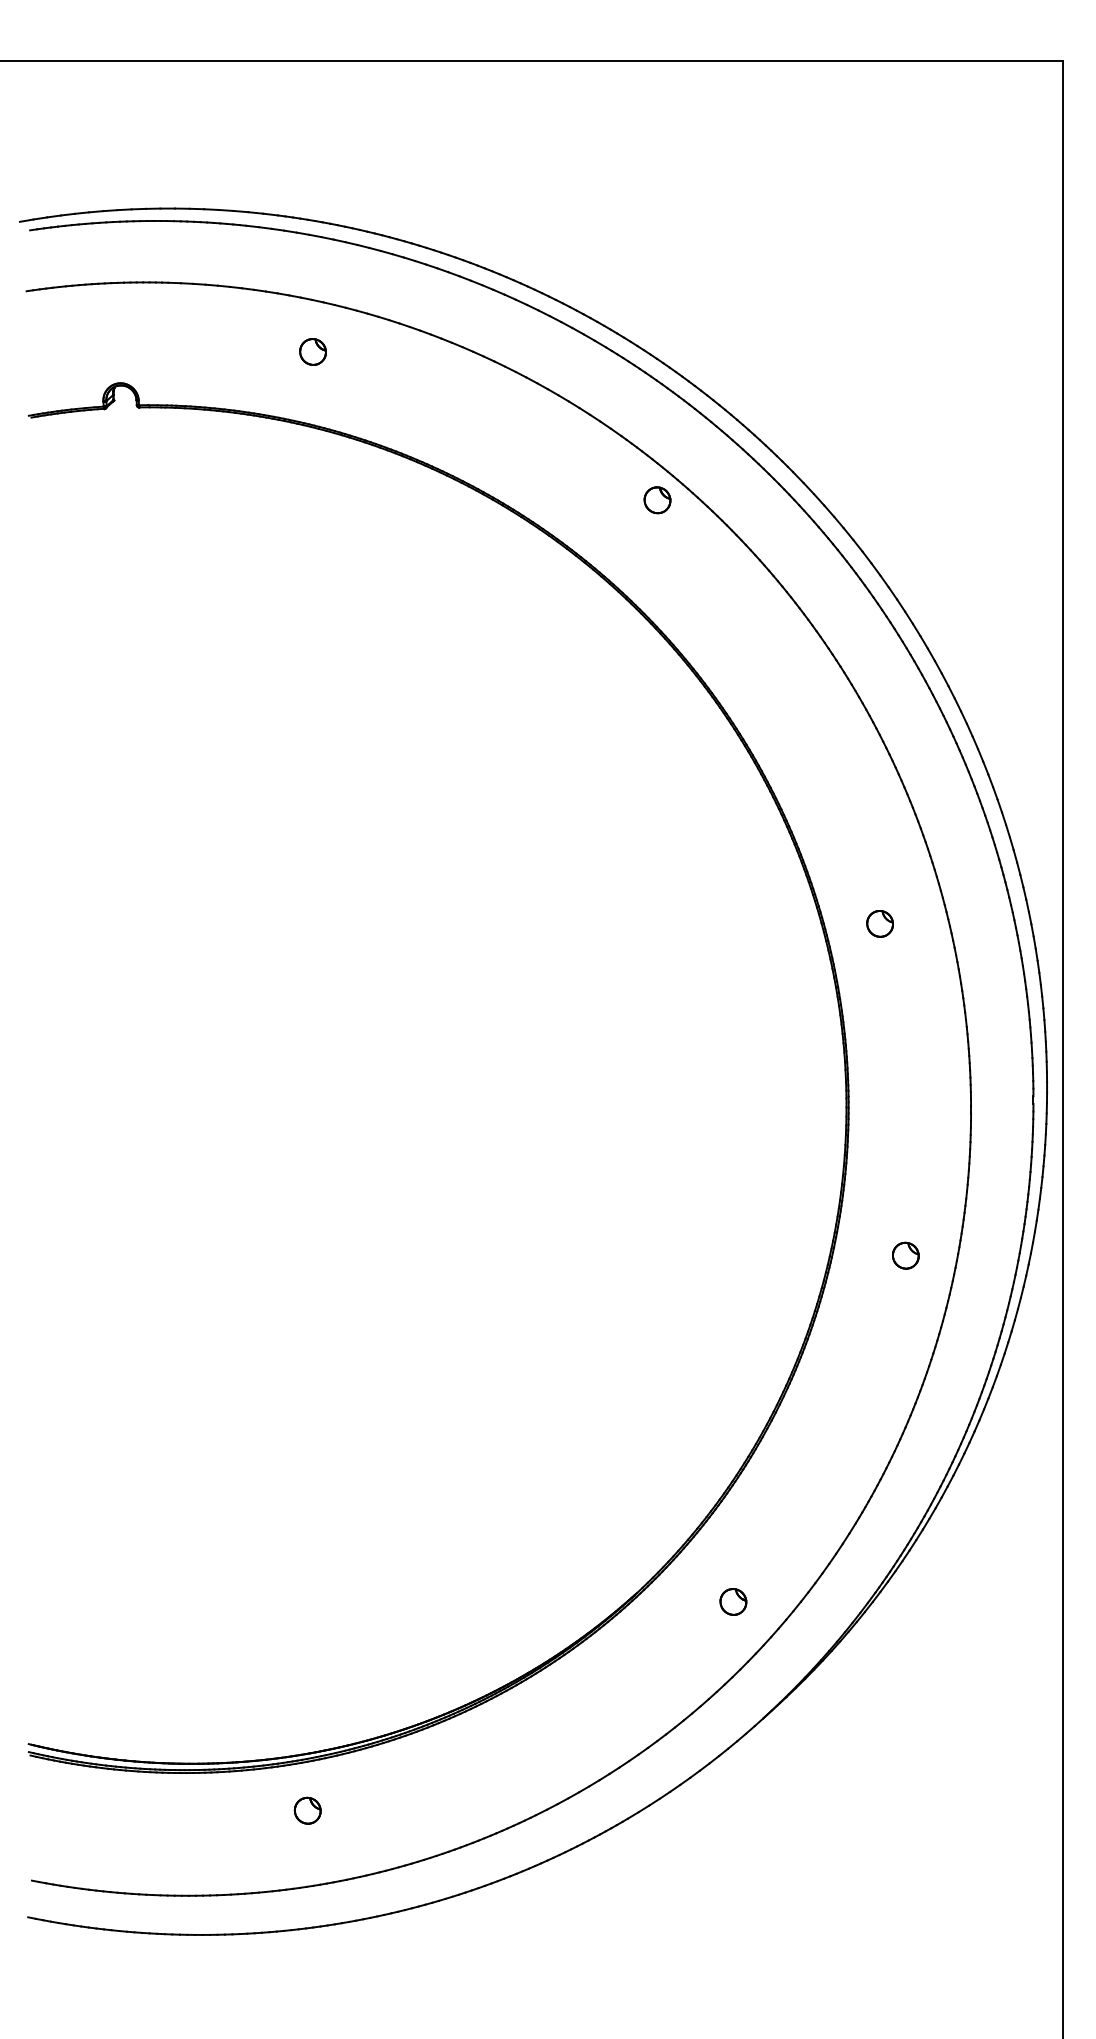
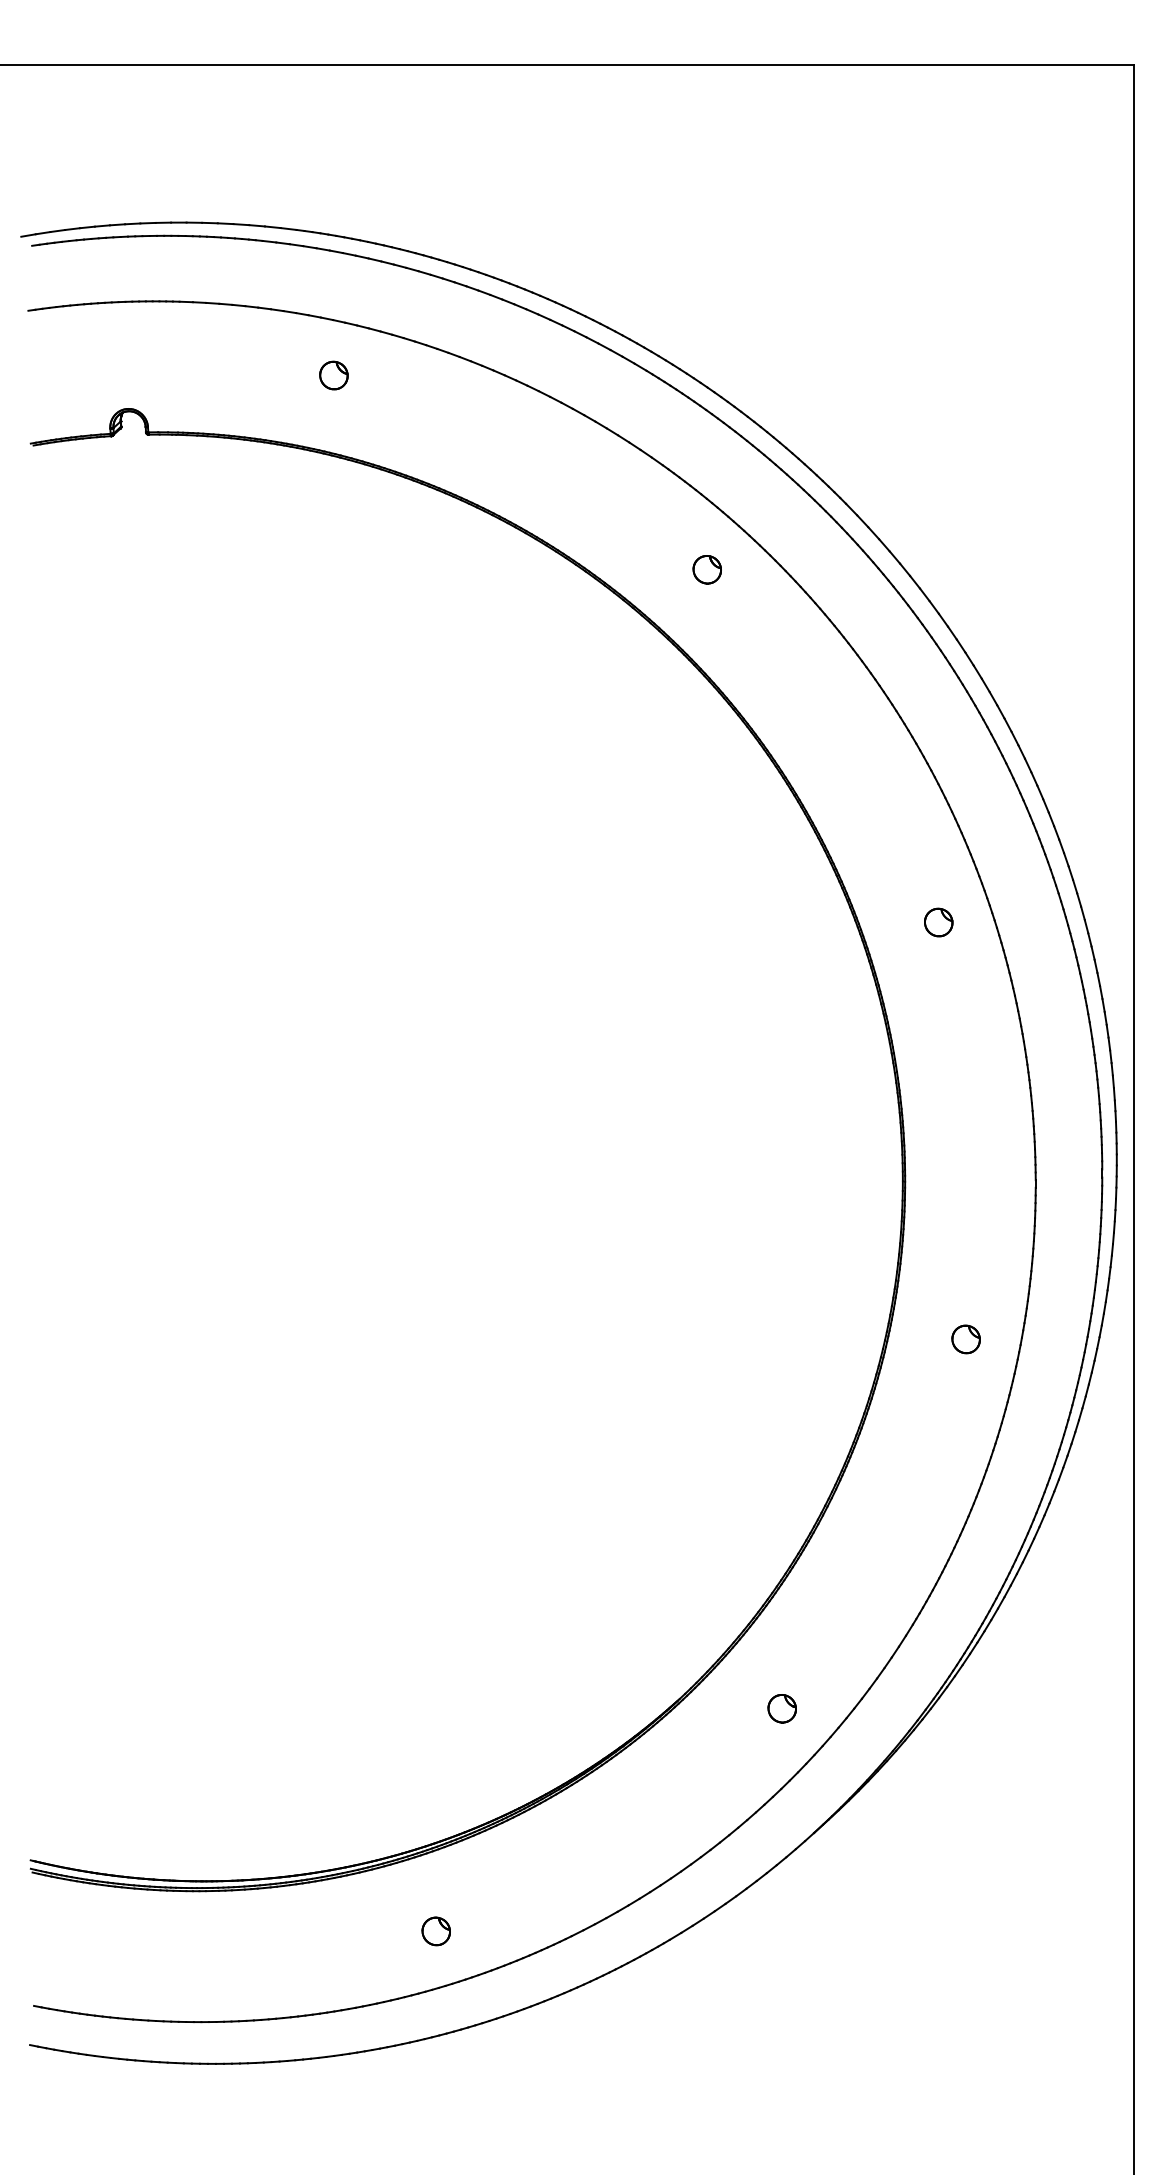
part: (656, 500) -> (706, 569), moved
part: (879, 923) -> (938, 922), moved
part: (307, 1810) -> (435, 1931), moved

